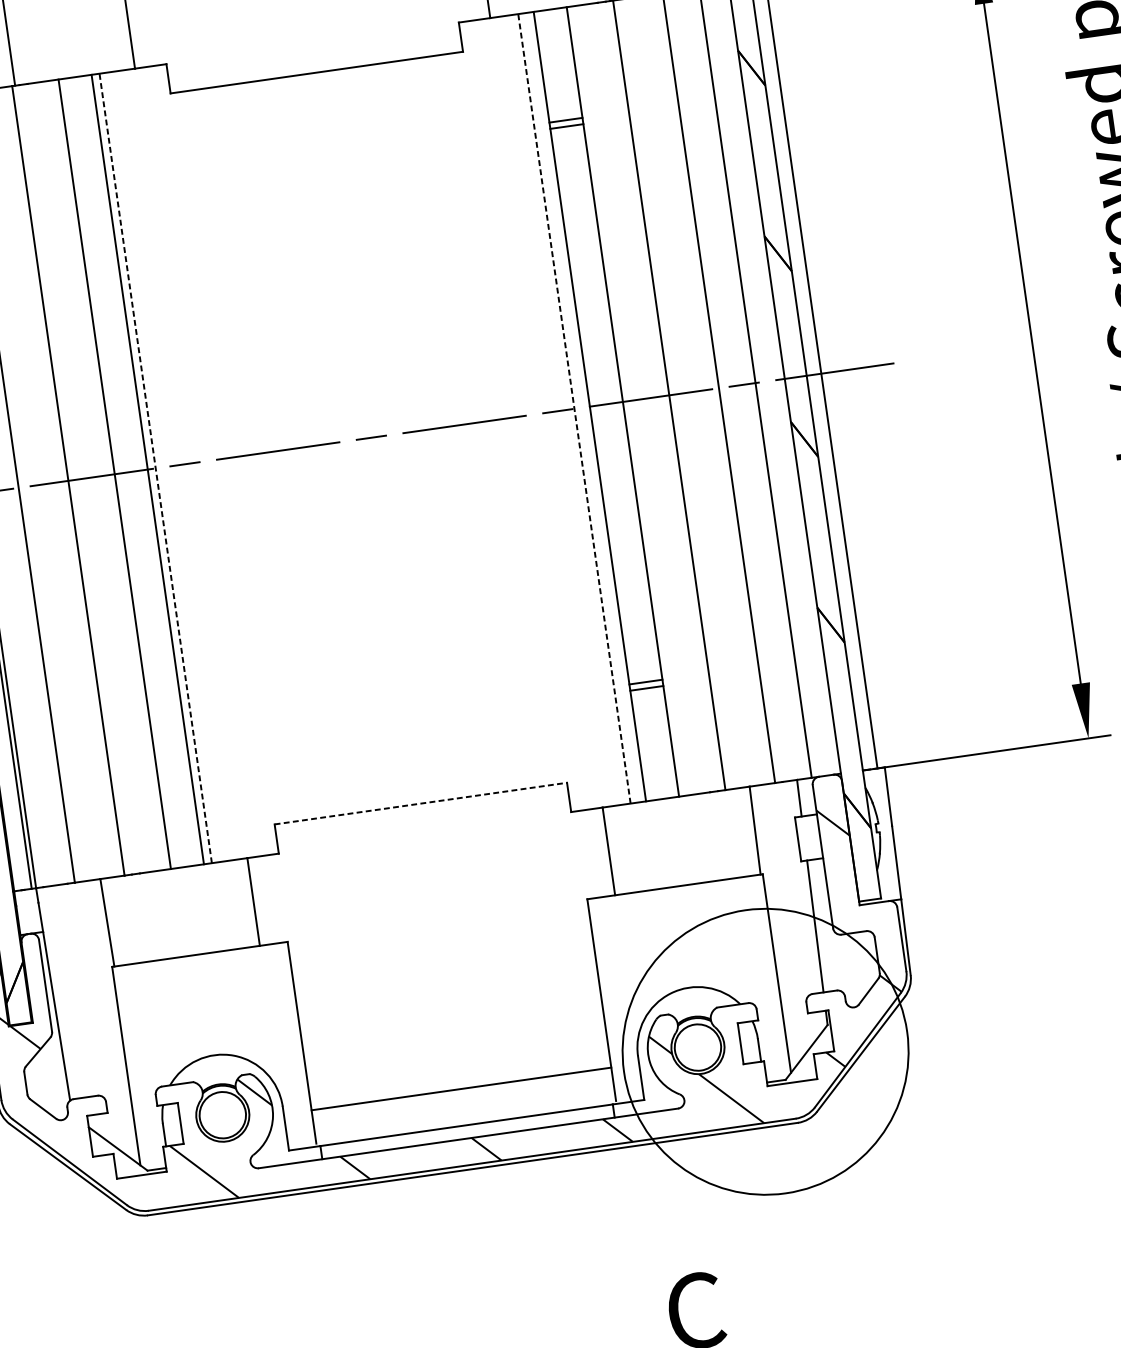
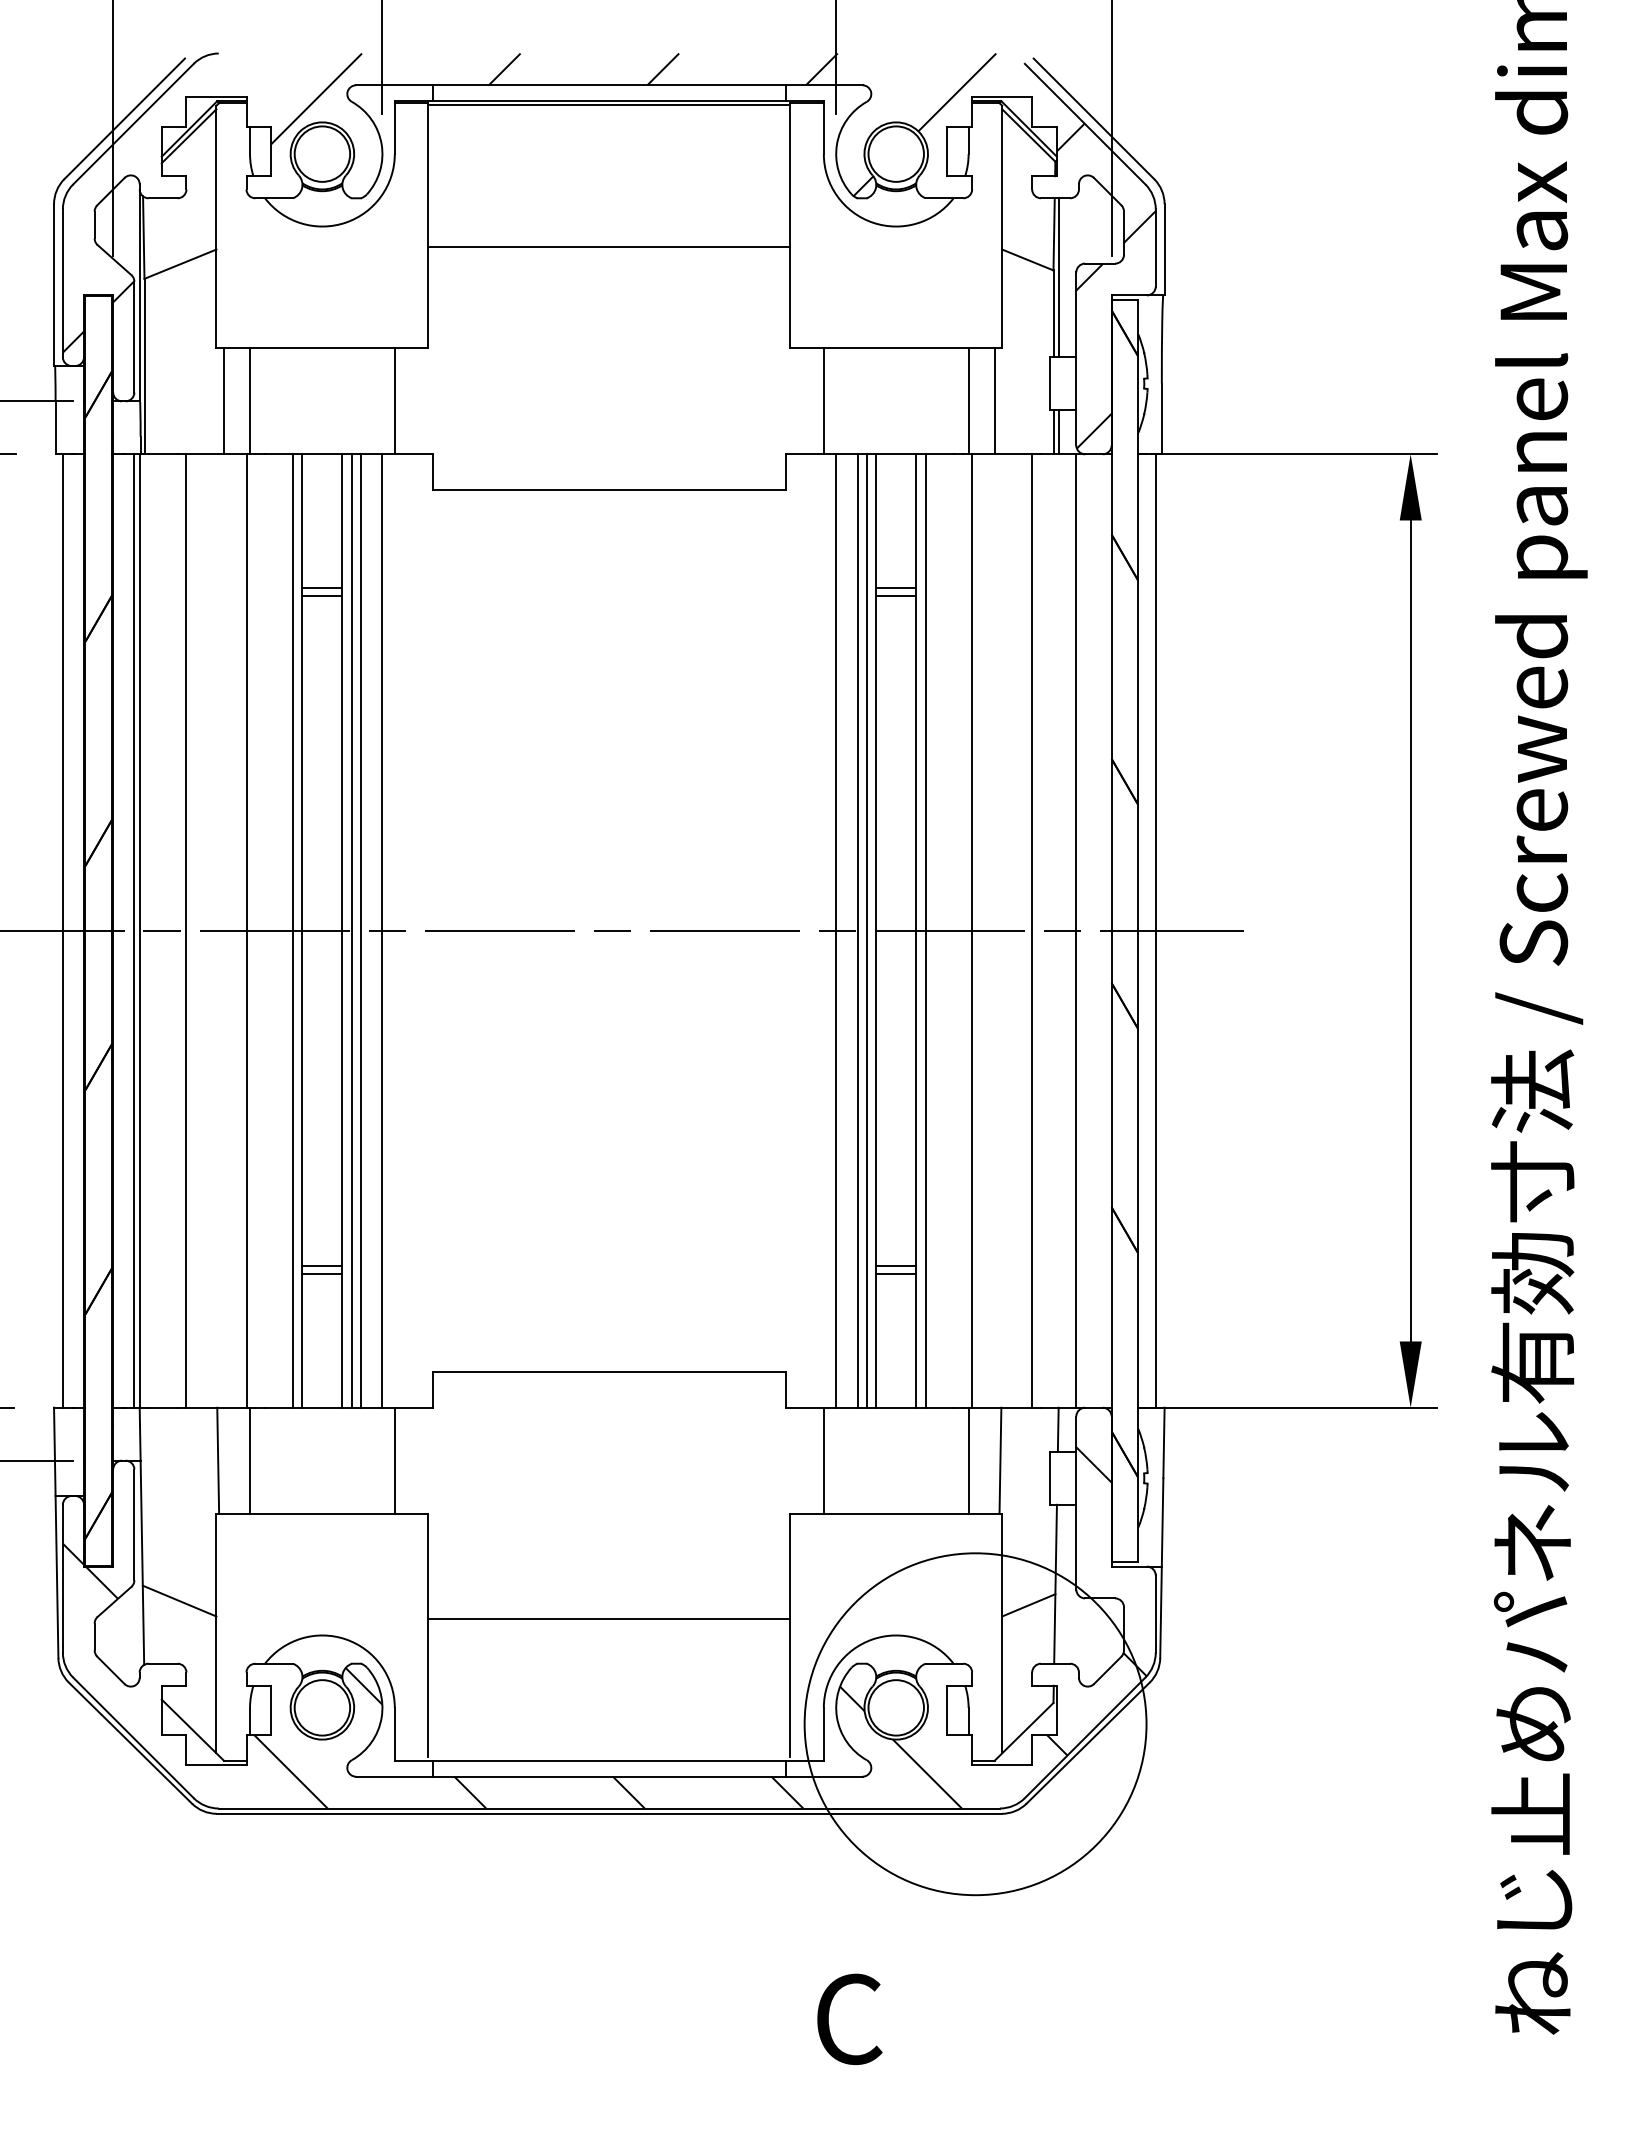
line: (90, 187) -> (322, 587), added
line: (91, 194) -> (322, 595), added
line: (630, 400) -> (925, 930), added
line: (581, 407) -> (866, 930), added
line: (574, 409) -> (857, 931), dashed -> solid
line: (556, 410) -> (836, 930), added
line: (180, 464) -> (382, 930), added
line: (163, 466) -> (361, 930), added
line: (155, 468) -> (351, 931), dashed -> solid
line: (106, 475) -> (292, 930), added
line: (170, 749) -> (322, 1266), added
line: (171, 756) -> (322, 1274), added
line: (421, 803) -> (609, 1372), dashed -> solid
line: (728, 834) -> (968, 1460), added
line: (134, 918) -> (250, 1460), added
line: (795, 947) -> (1028, 1605), added
line: (91, 1043) -> (179, 1600), added
line: (461, 1089) -> (609, 1619), moved

